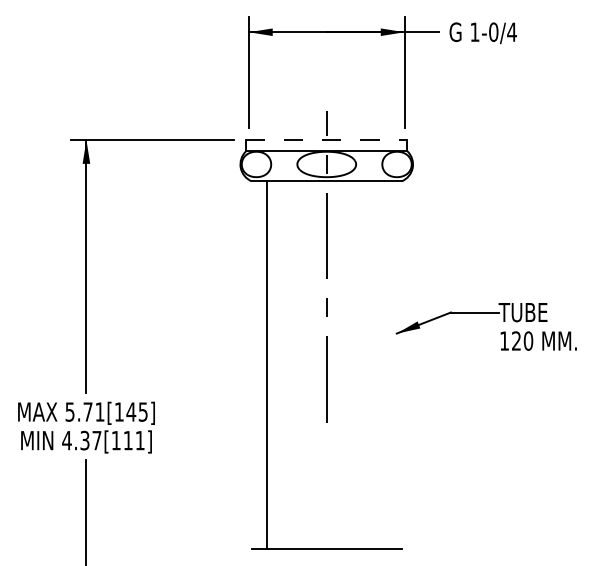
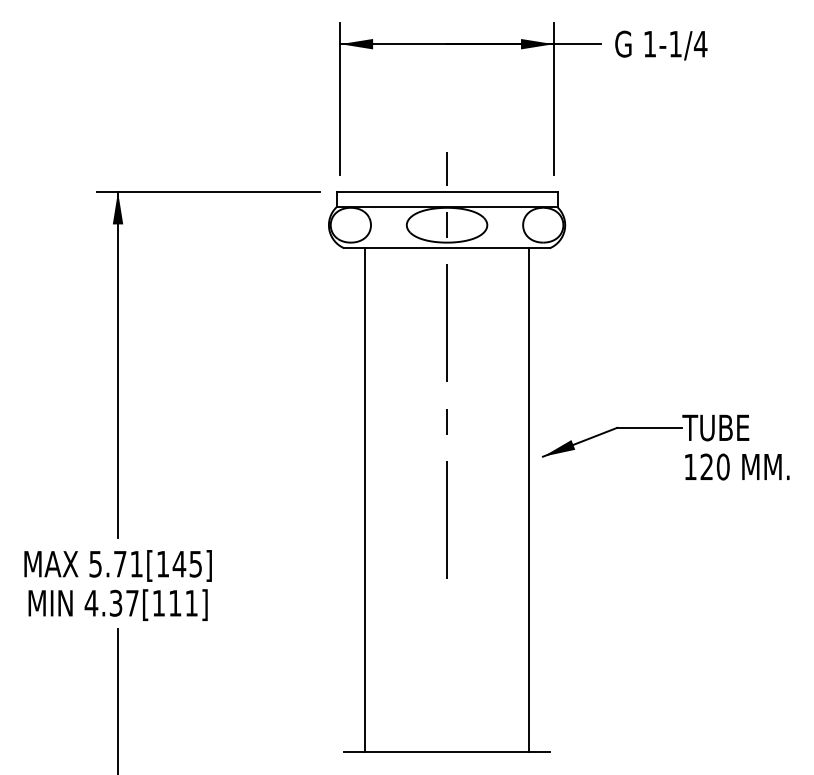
text: (493, 31) -> (675, 43), 1-0/4 -> 1-1/4
line: (327, 139) -> (447, 191), dashed -> solid
line: (386, 364) -> (529, 499), added

